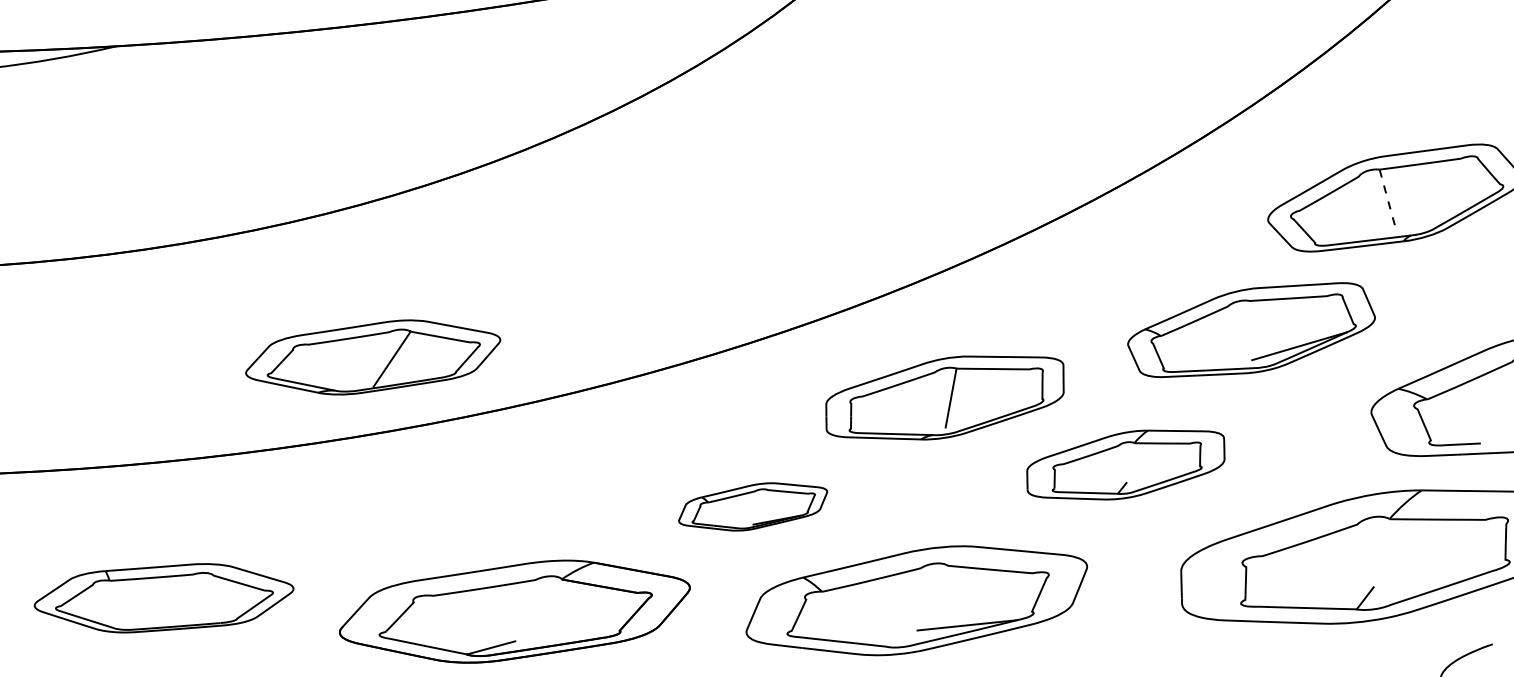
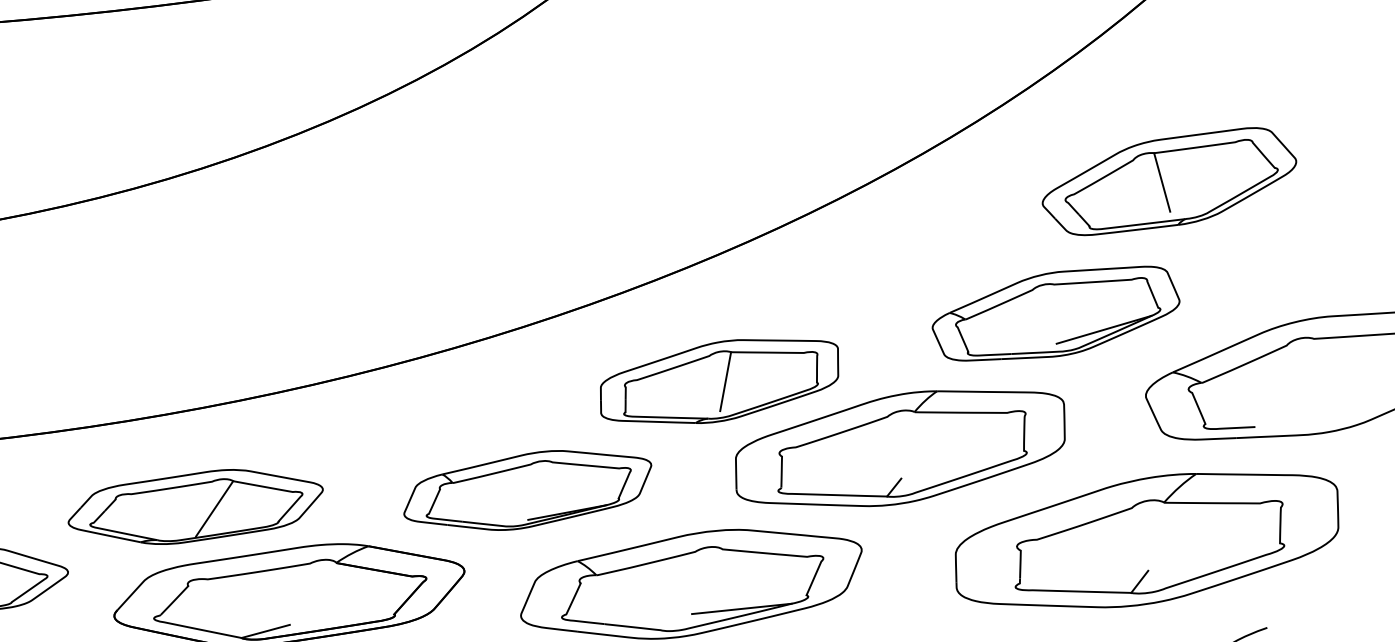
line: (1387, 199) -> (1162, 183), dashed -> solid
part: (1251, 329) -> (1056, 313), moved
part: (373, 357) -> (196, 507), moved
part: (1125, 464) -> (900, 448), size x1.67
part: (752, 506) -> (527, 490), size x1.67

